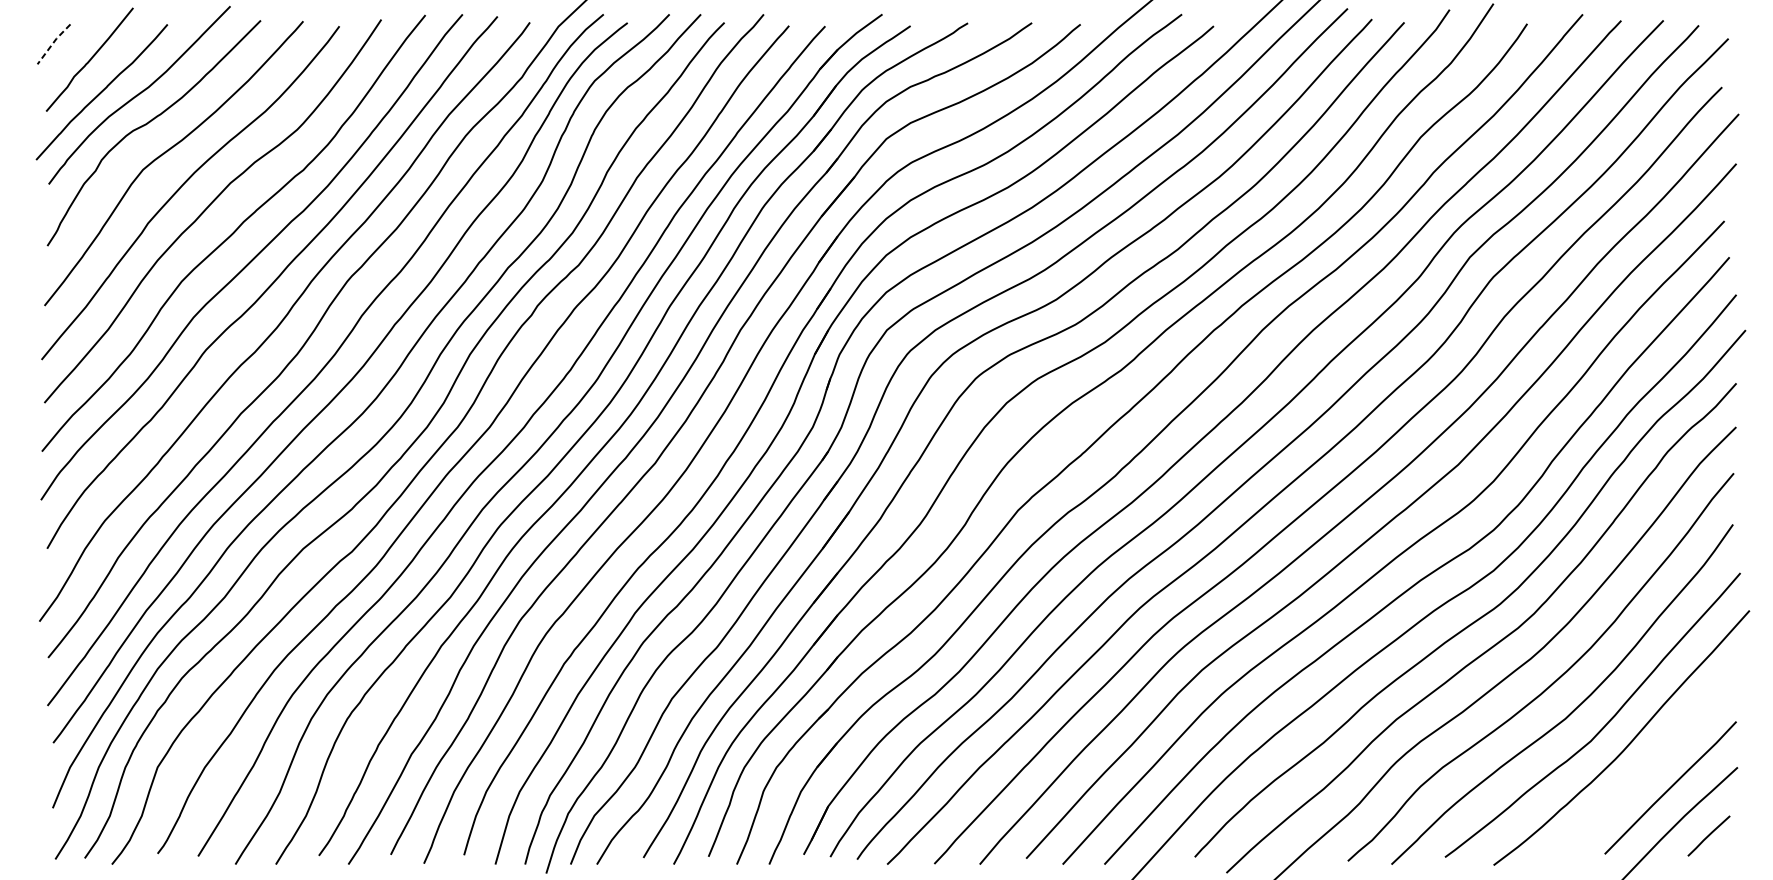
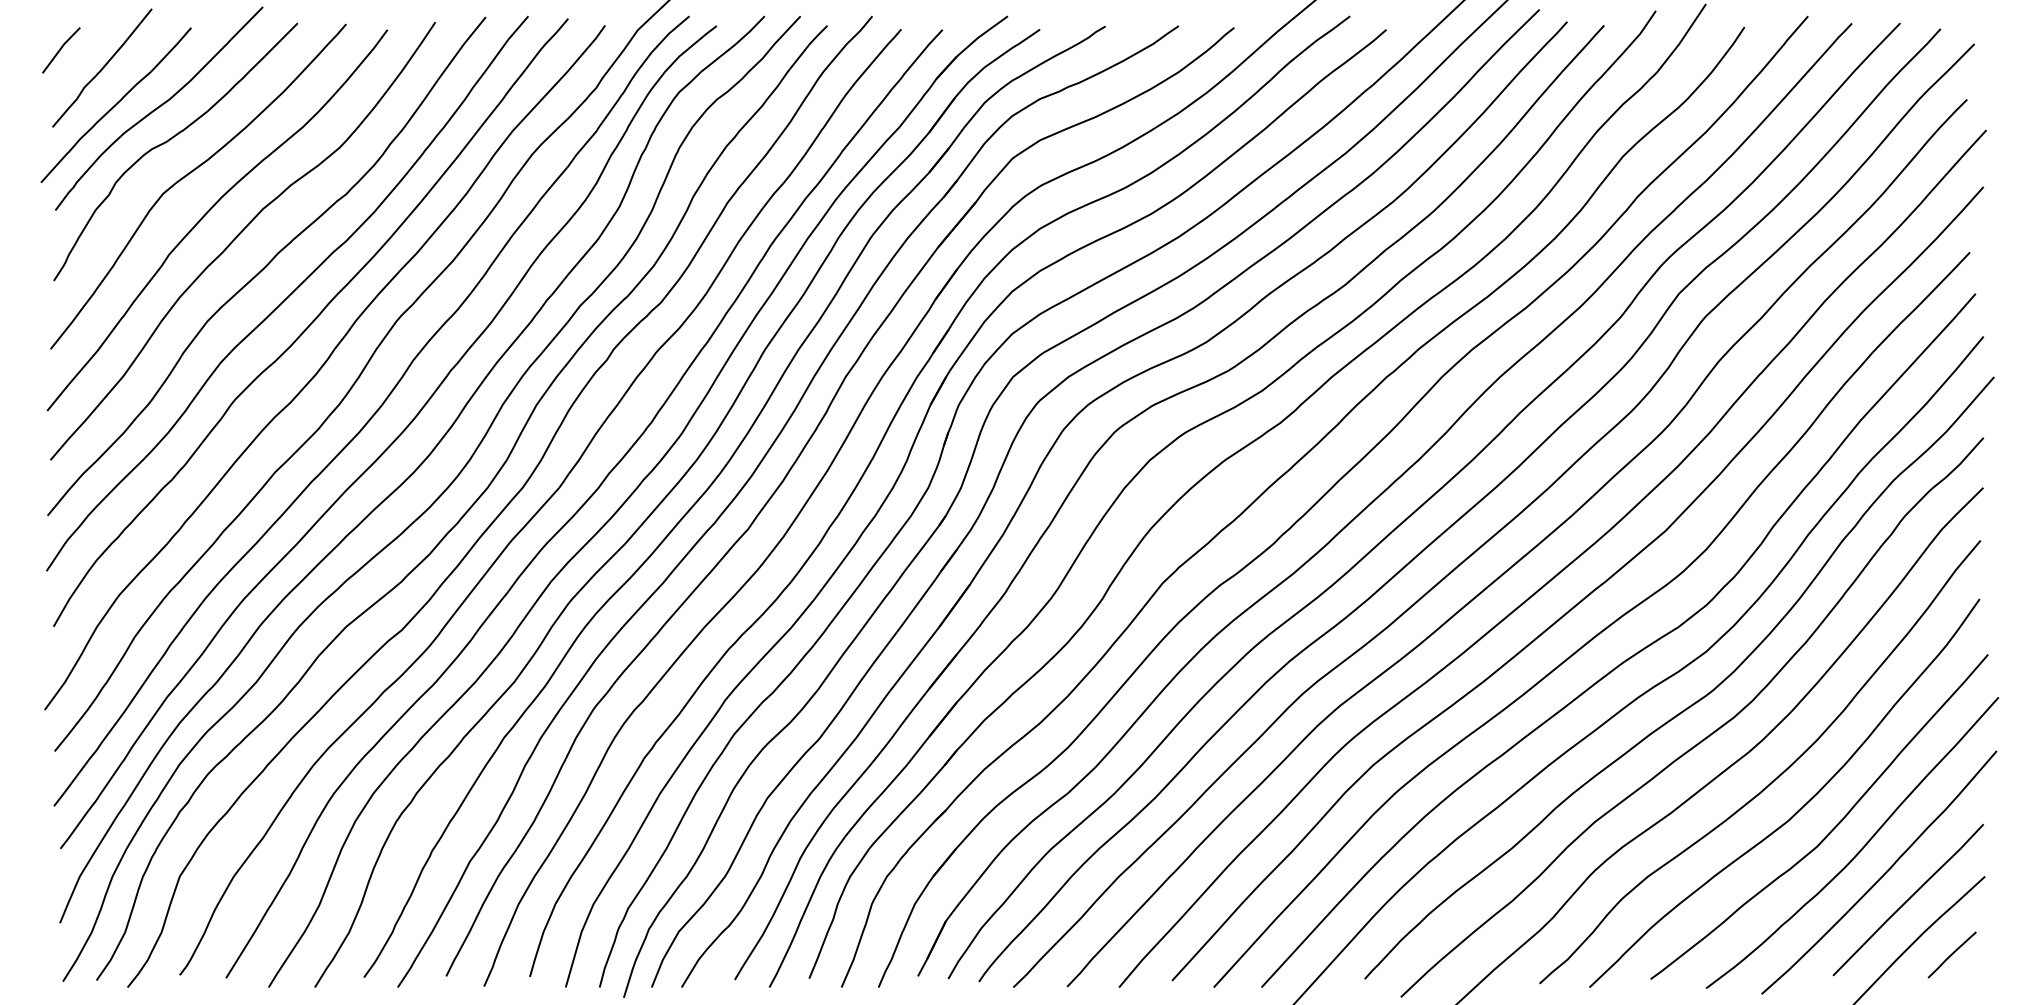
line: (53, 43) -> (60, 49), dashed -> solid
curve: (1648, 766) -> (1882, 875), added

